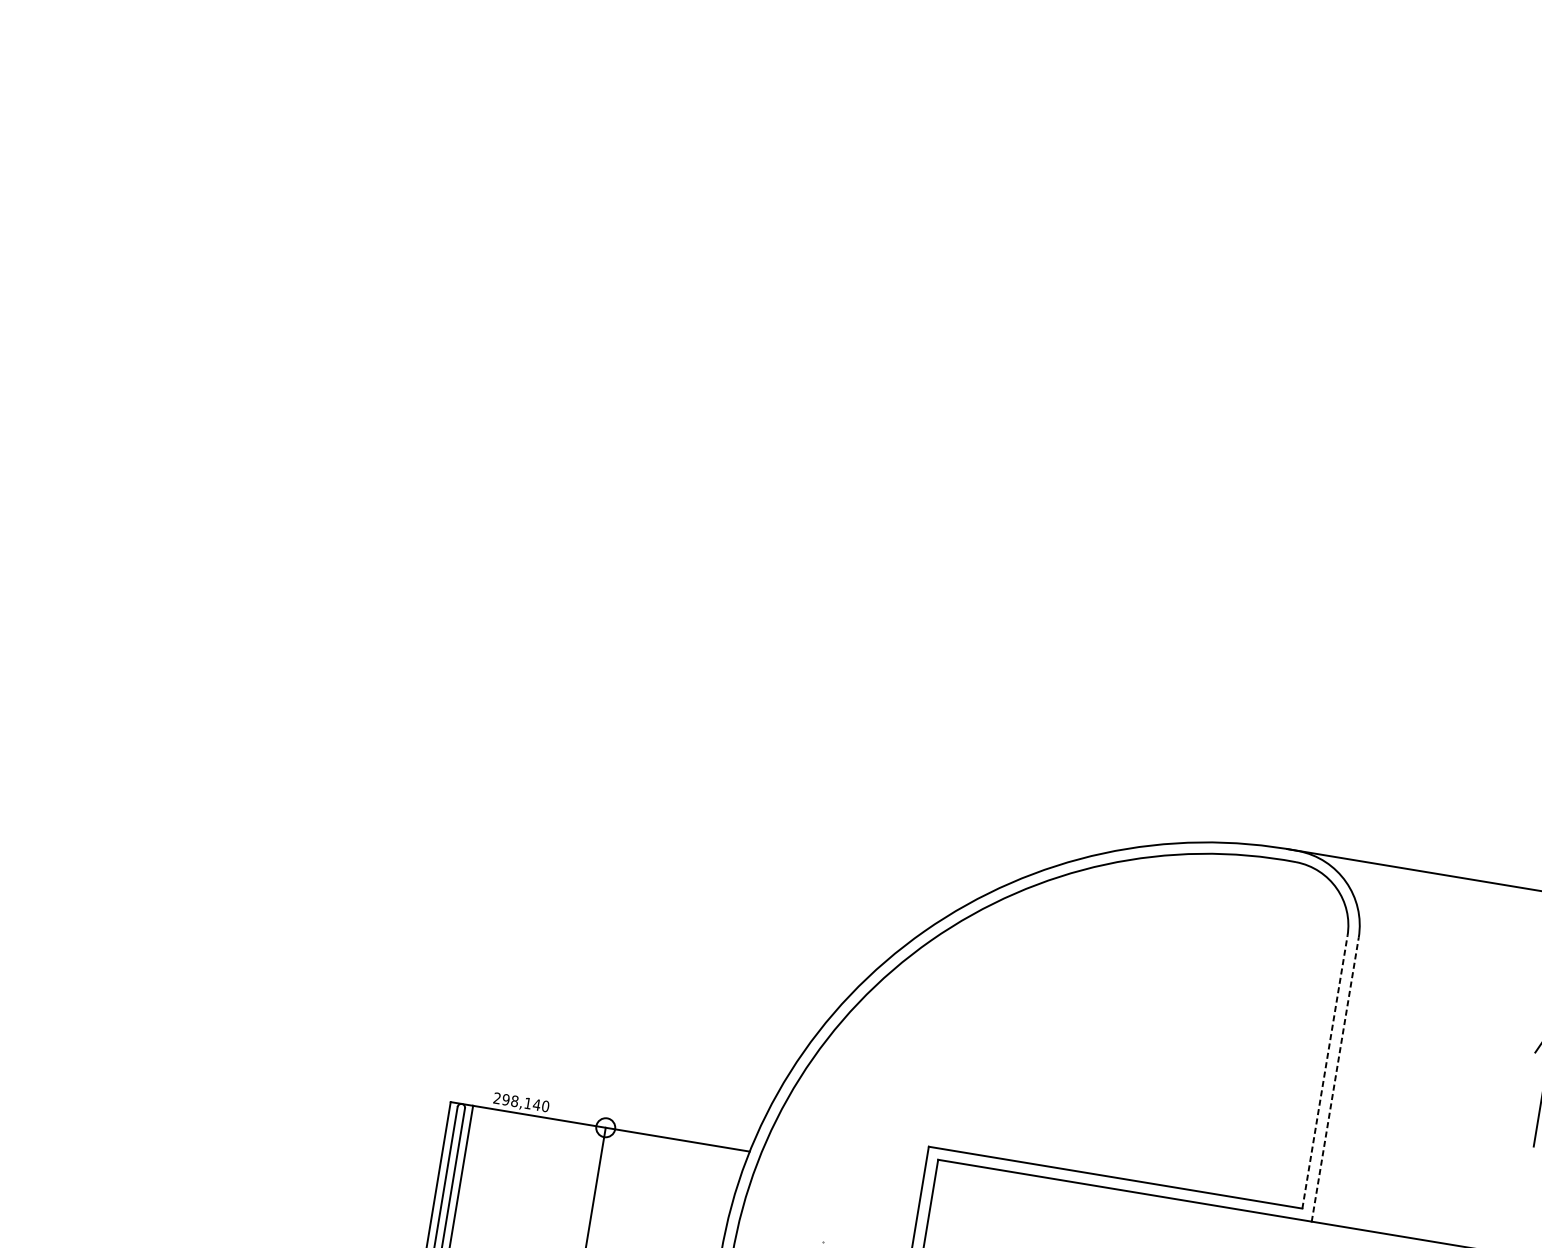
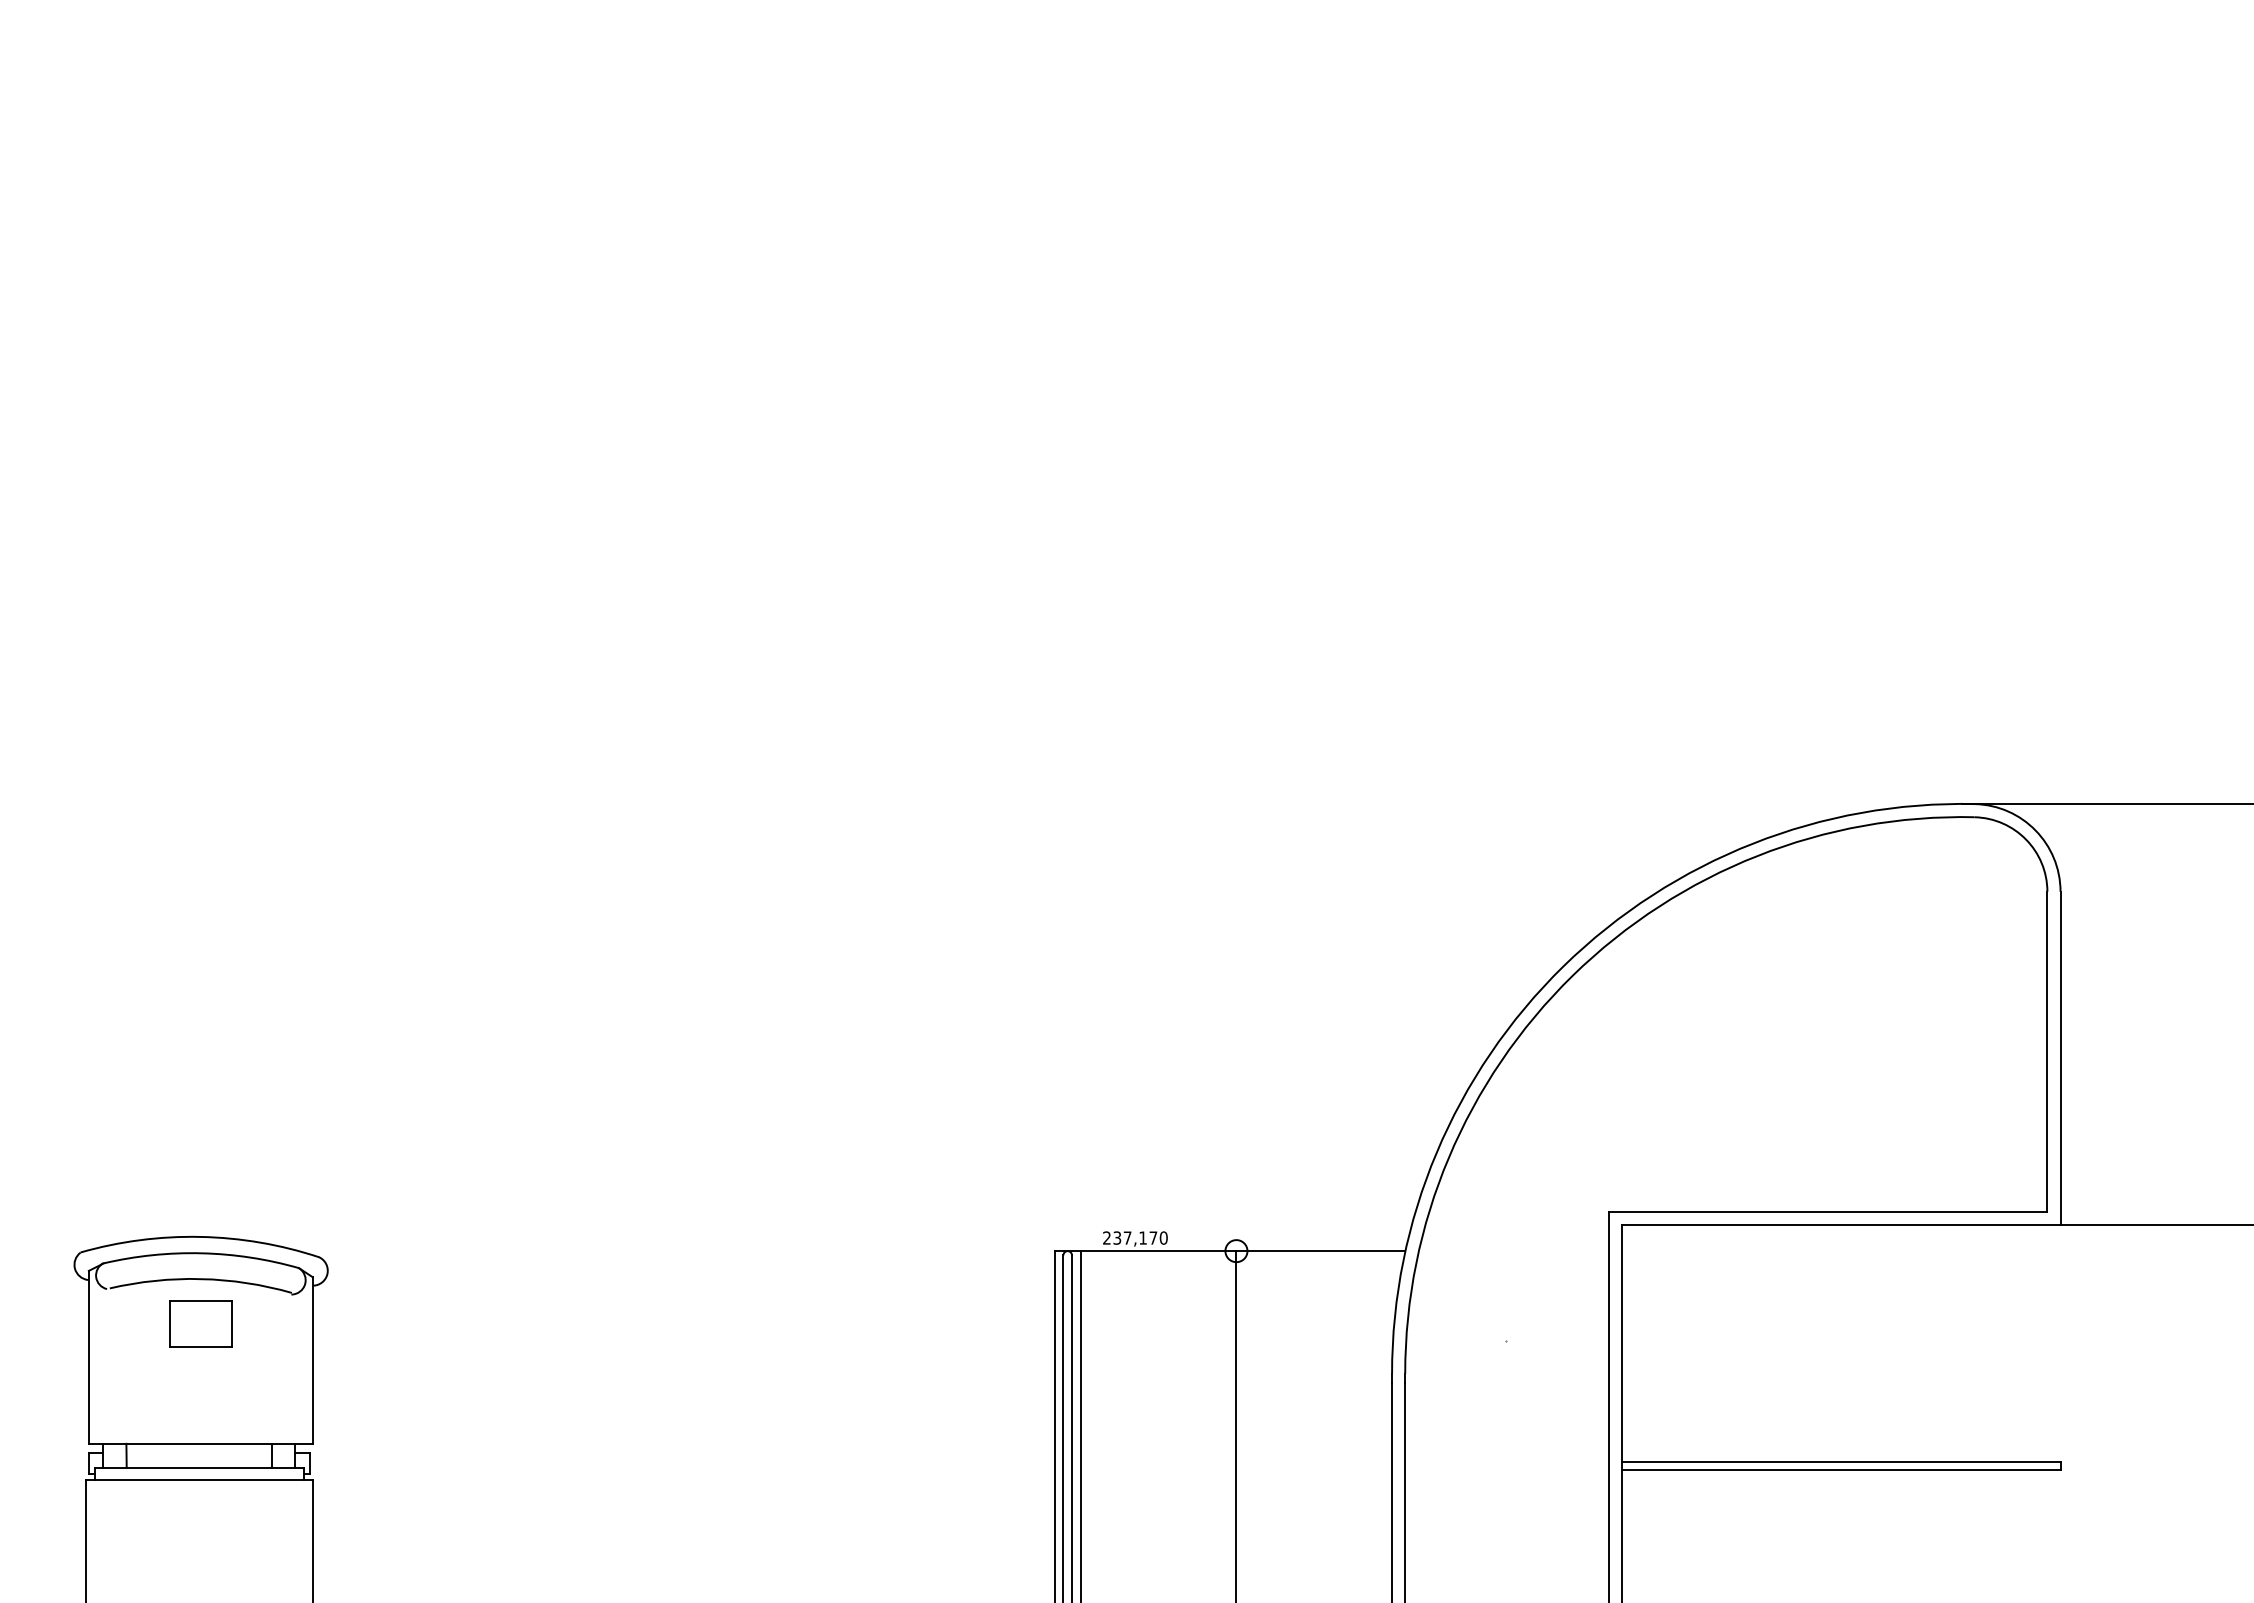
line: (1325, 1072) -> (2047, 1051), dashed -> solid
line: (1335, 1079) -> (2060, 1058), dashed -> solid
text: (521, 1101) -> (1135, 1237), 298,140 -> 237,170

